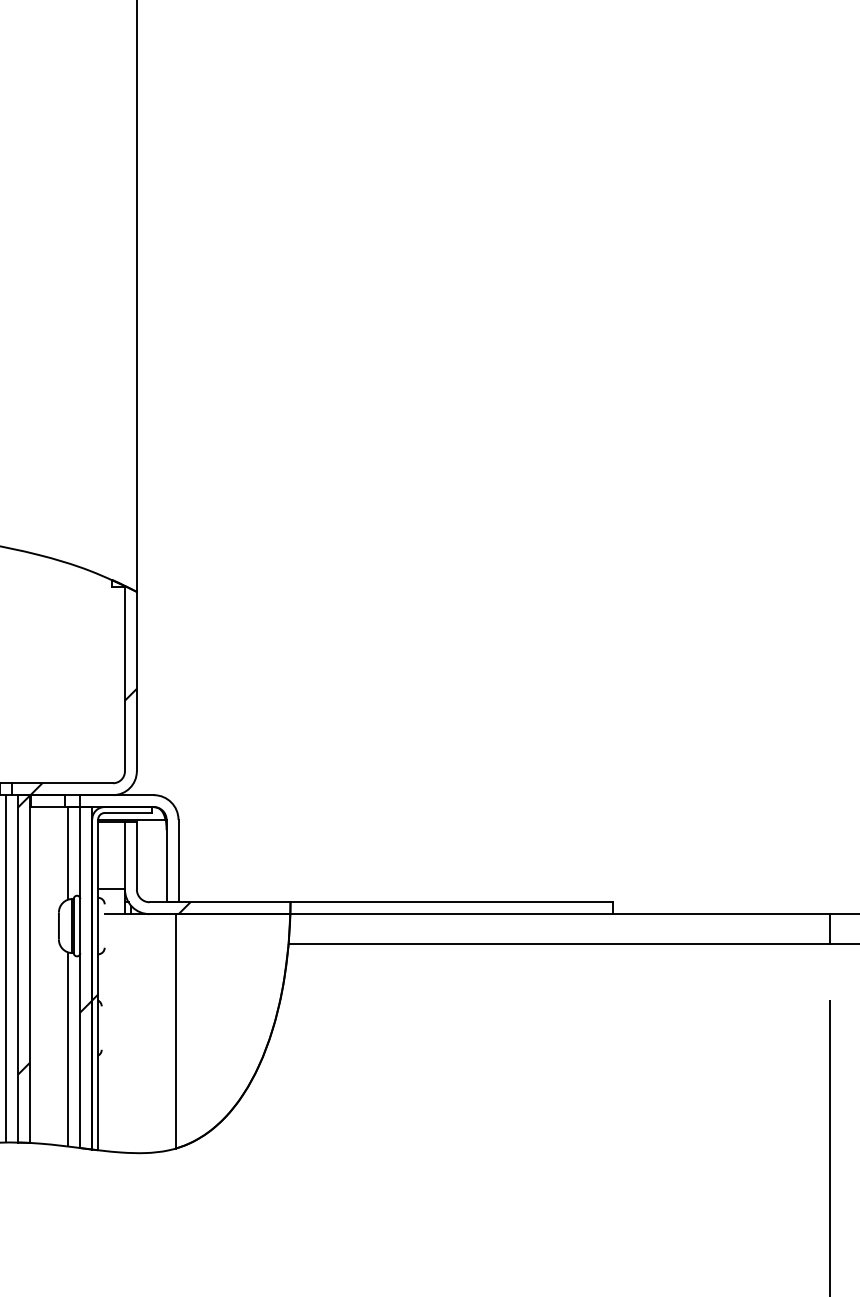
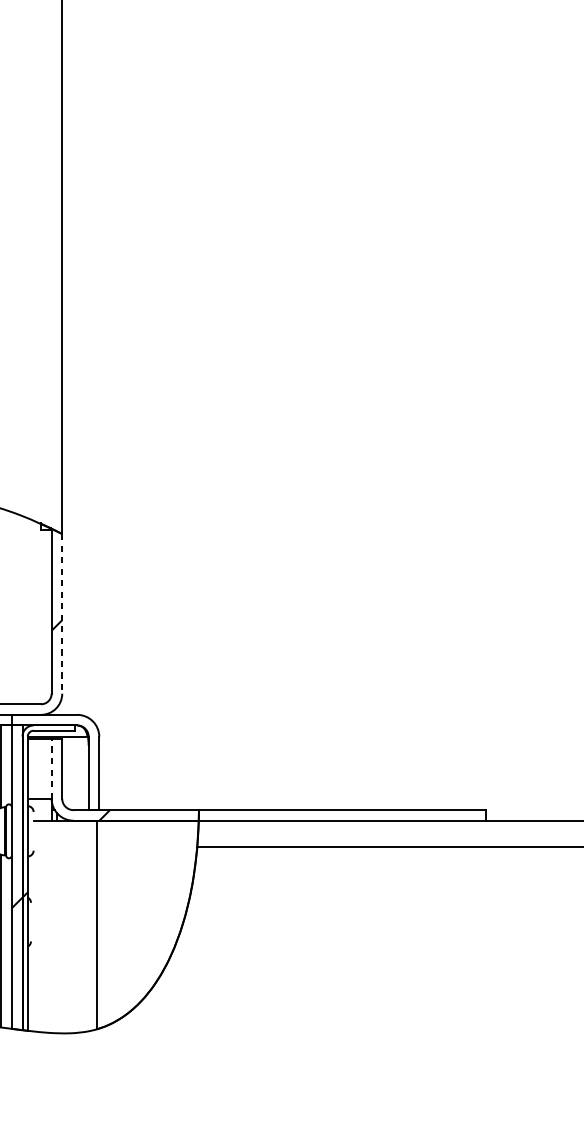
line: (136, 681) -> (61, 613), solid -> dashed
line: (124, 855) -> (51, 768), solid -> dashed

